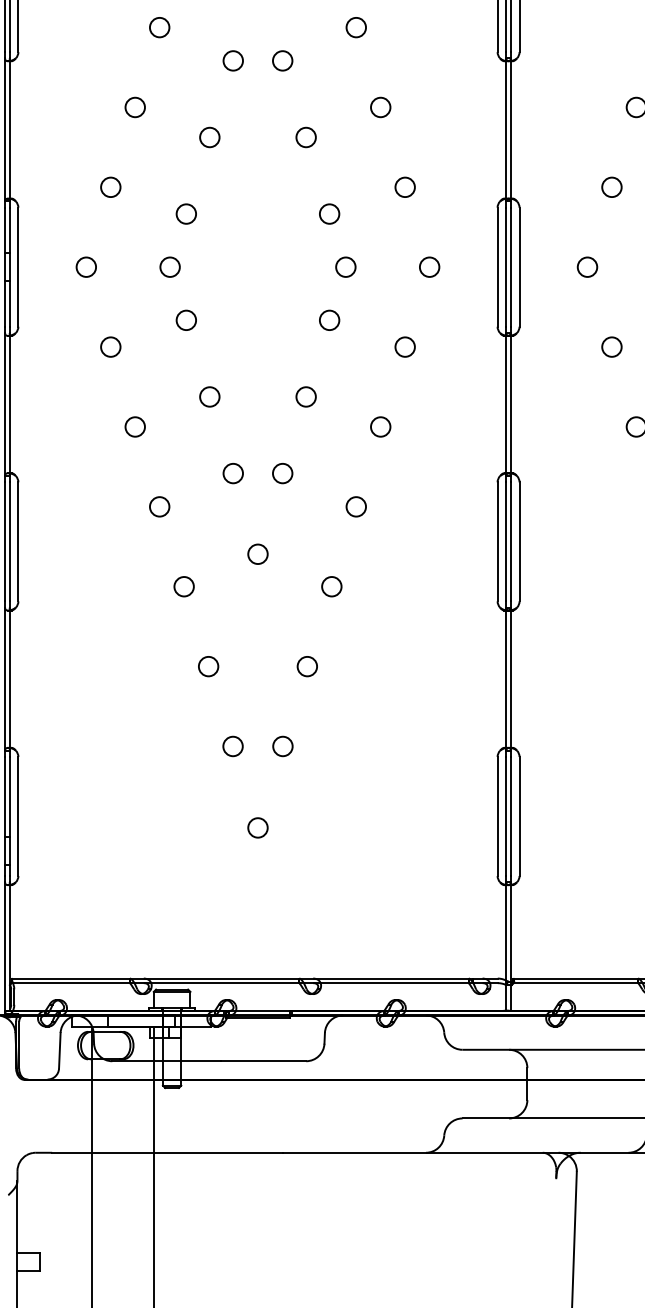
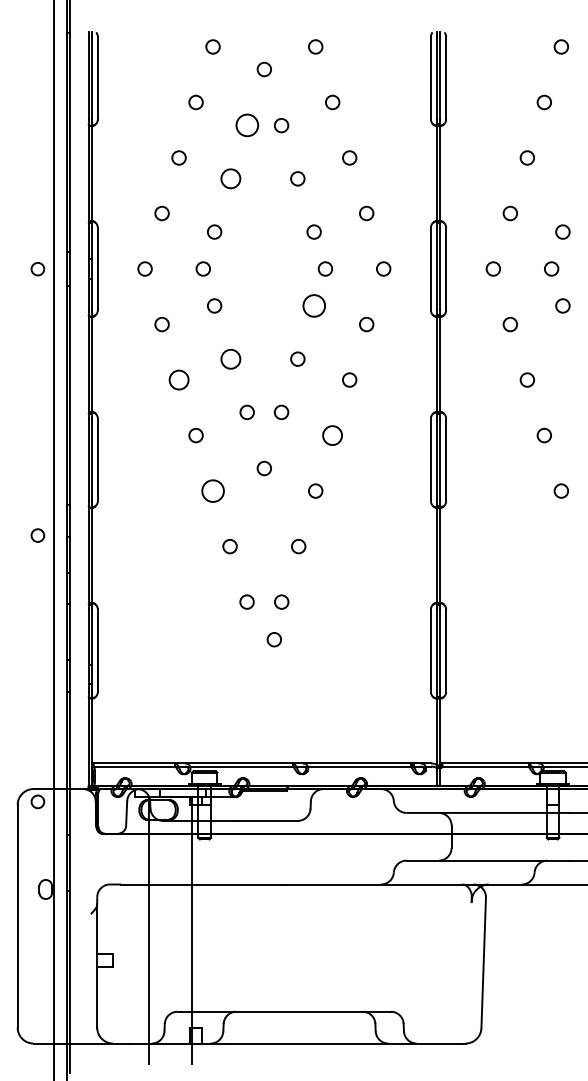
circle: (232, 60) -> (246, 125), size x1.6
circle: (209, 136) -> (230, 178), size x1.4
circle: (328, 319) -> (313, 305), size x1.6
circle: (209, 395) -> (230, 358), size x1.4
circle: (134, 426) -> (178, 379), size x1.4
circle: (355, 506) -> (332, 435), size x1.4
circle: (183, 585) -> (212, 490), size x1.6
circle: (256, 827) -> (273, 639), moved

